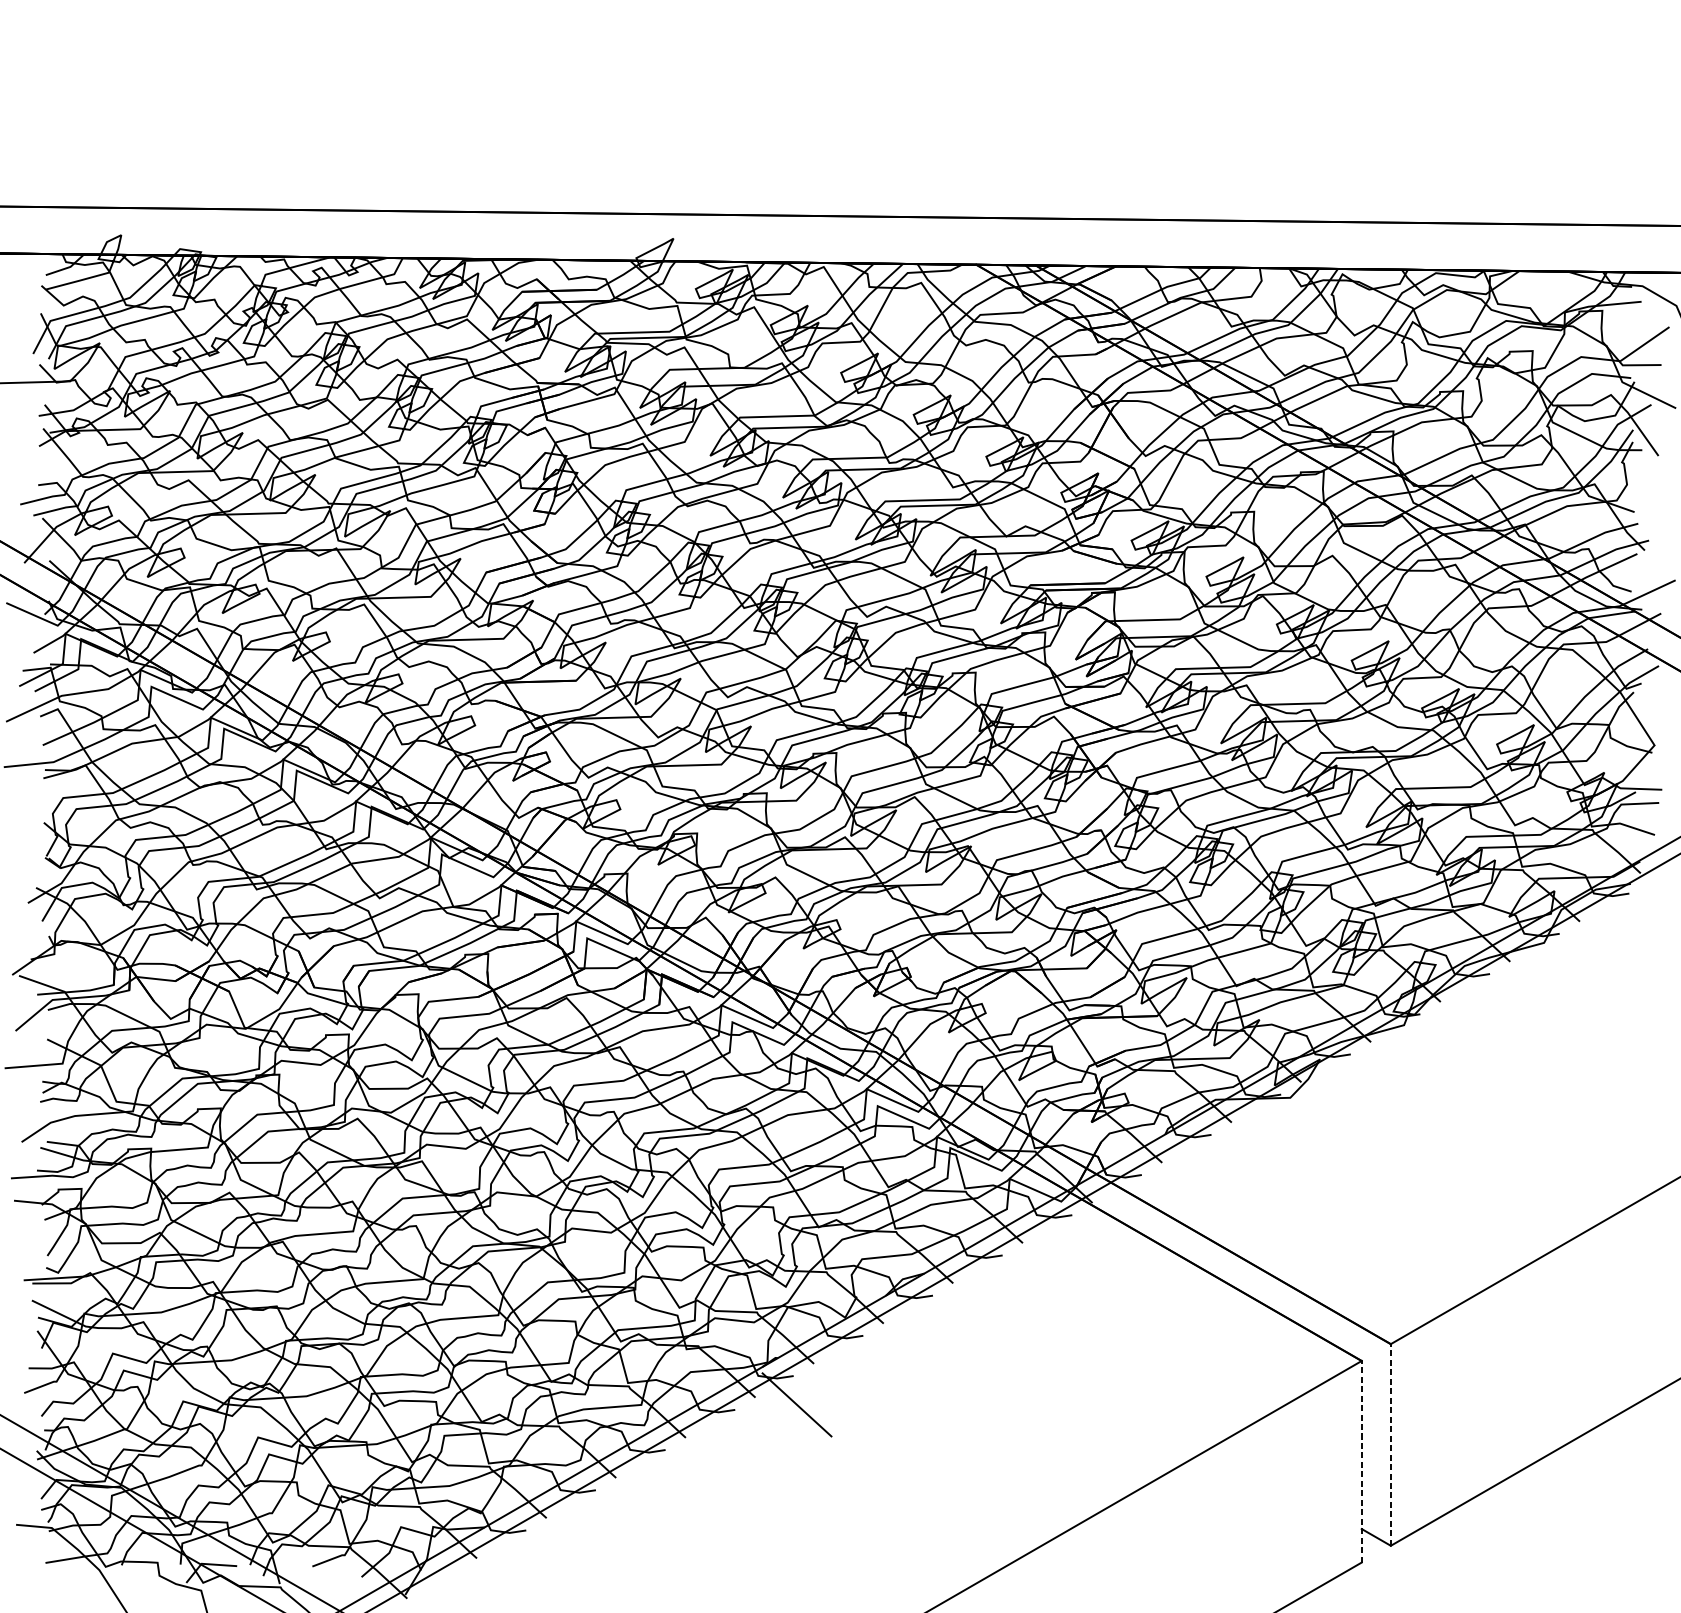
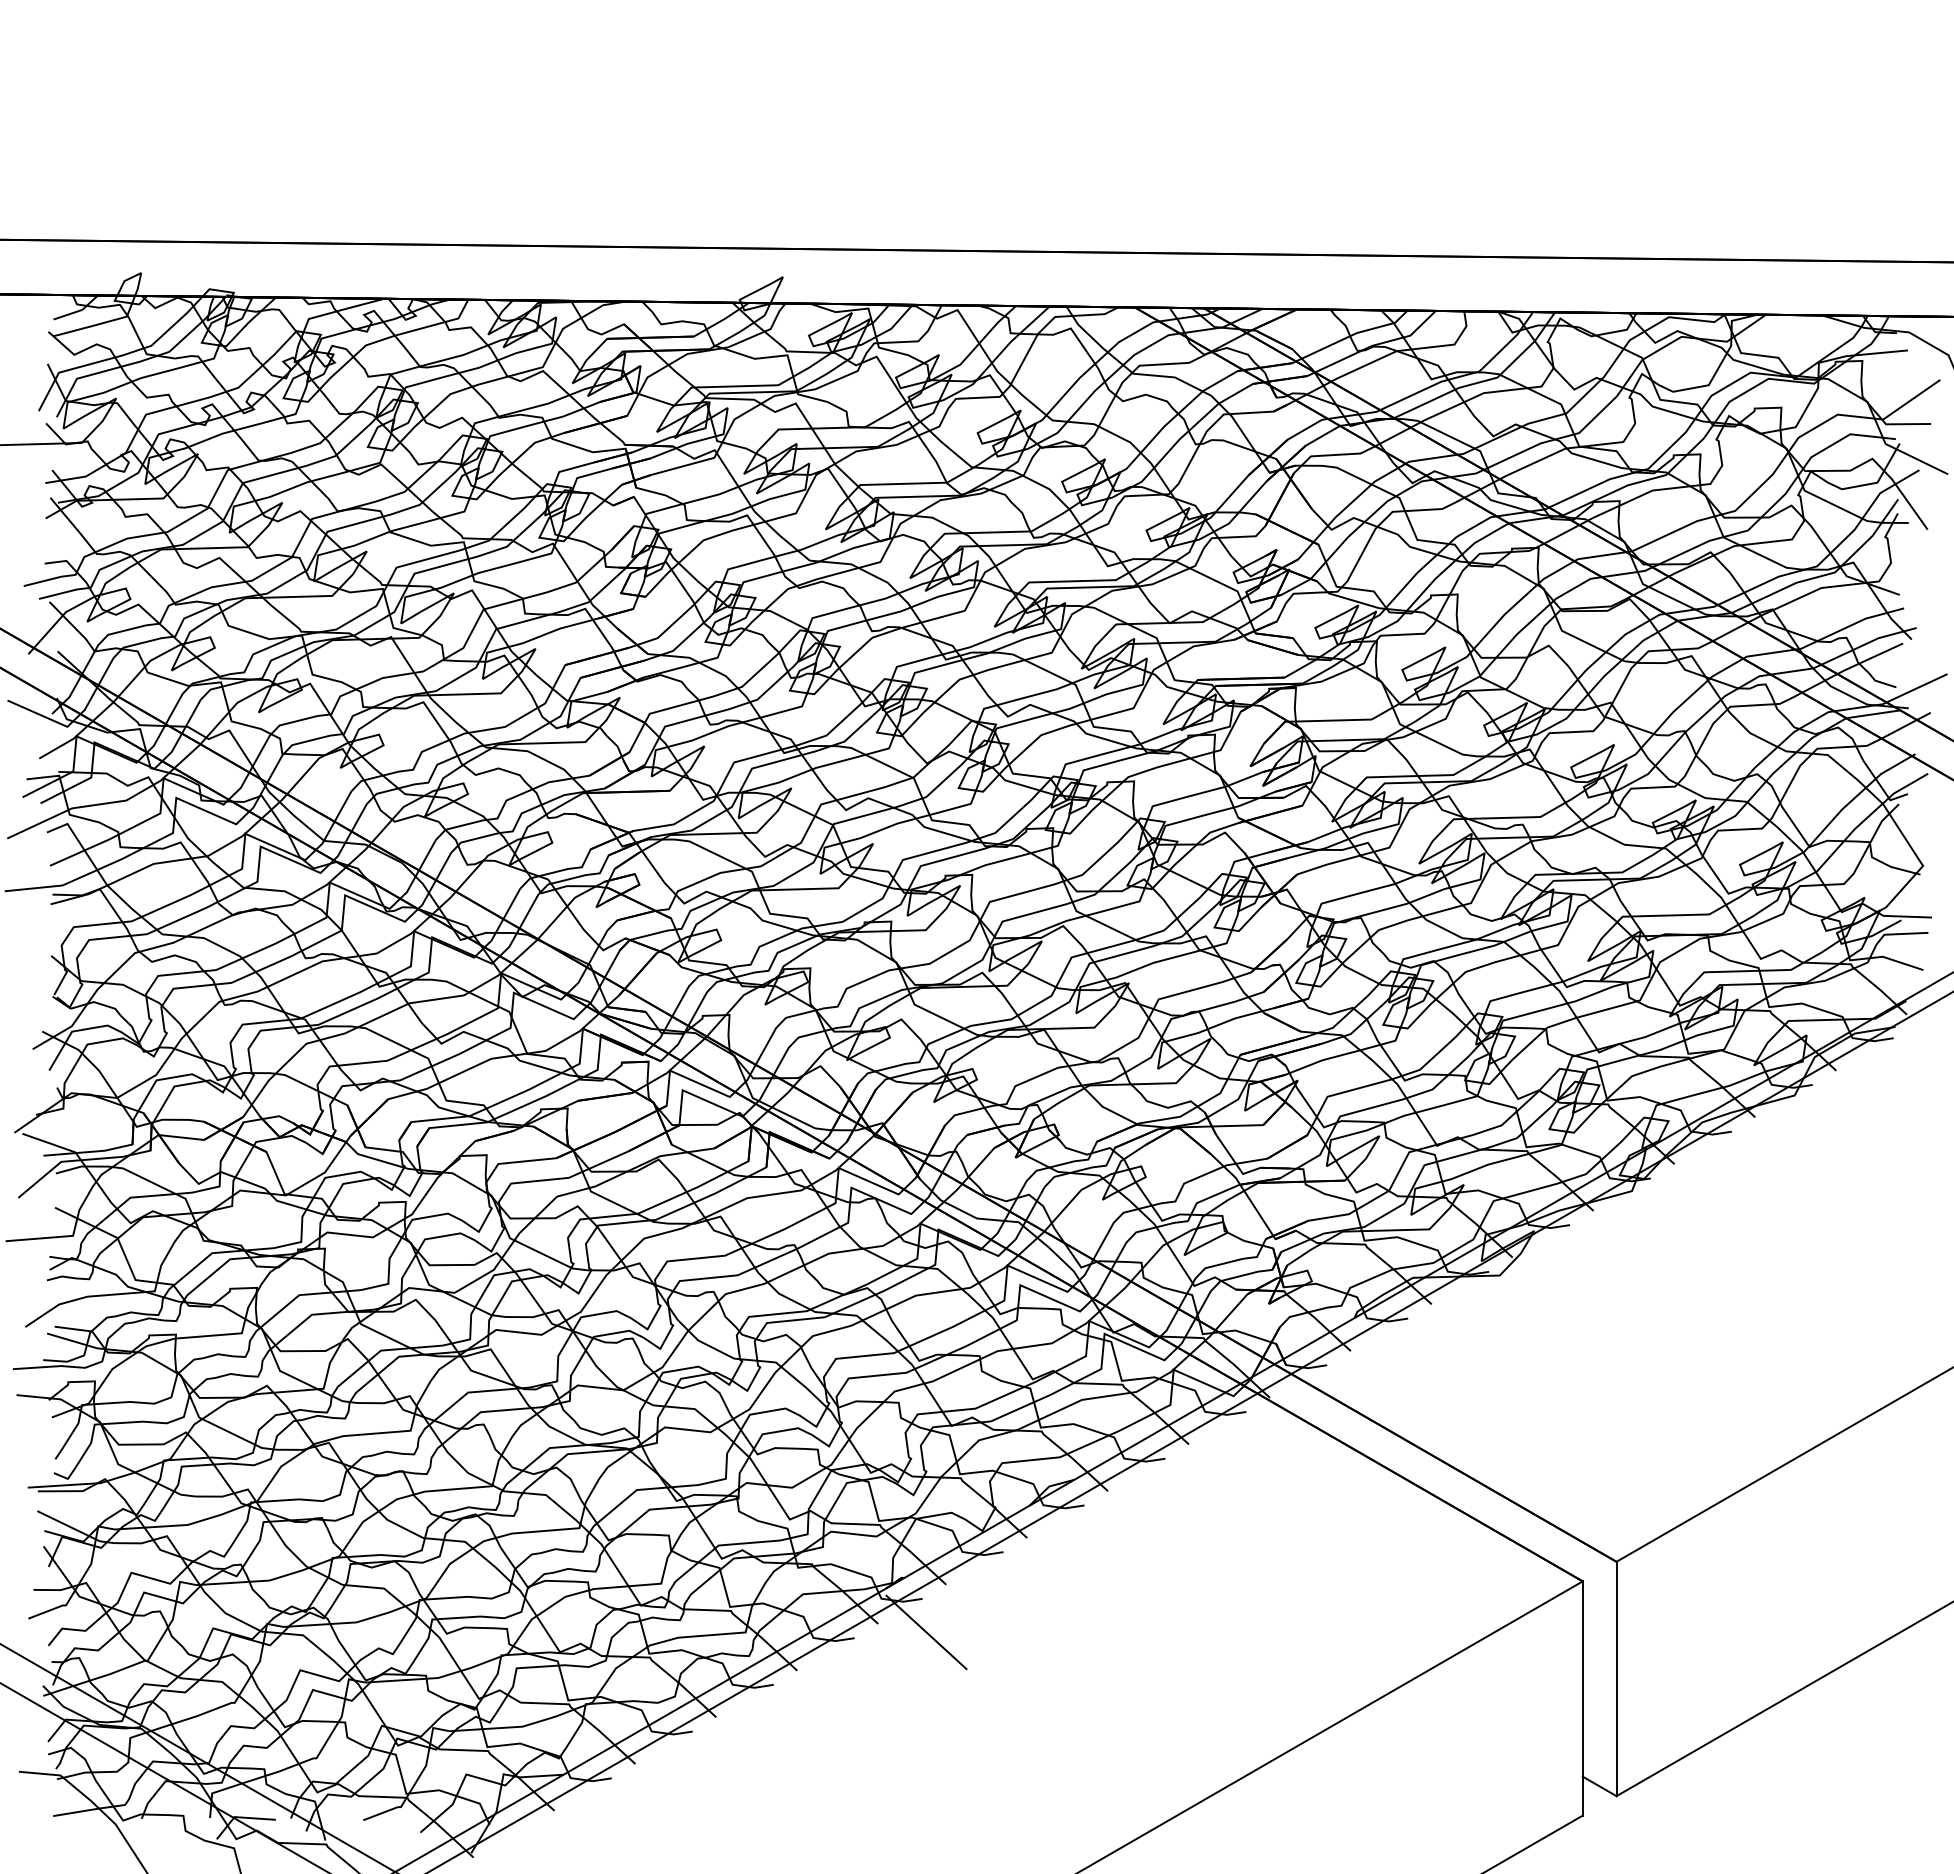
line: (1390, 1444) -> (1616, 1678), dashed -> solid
line: (1361, 1461) -> (1582, 1698), dashed -> solid

